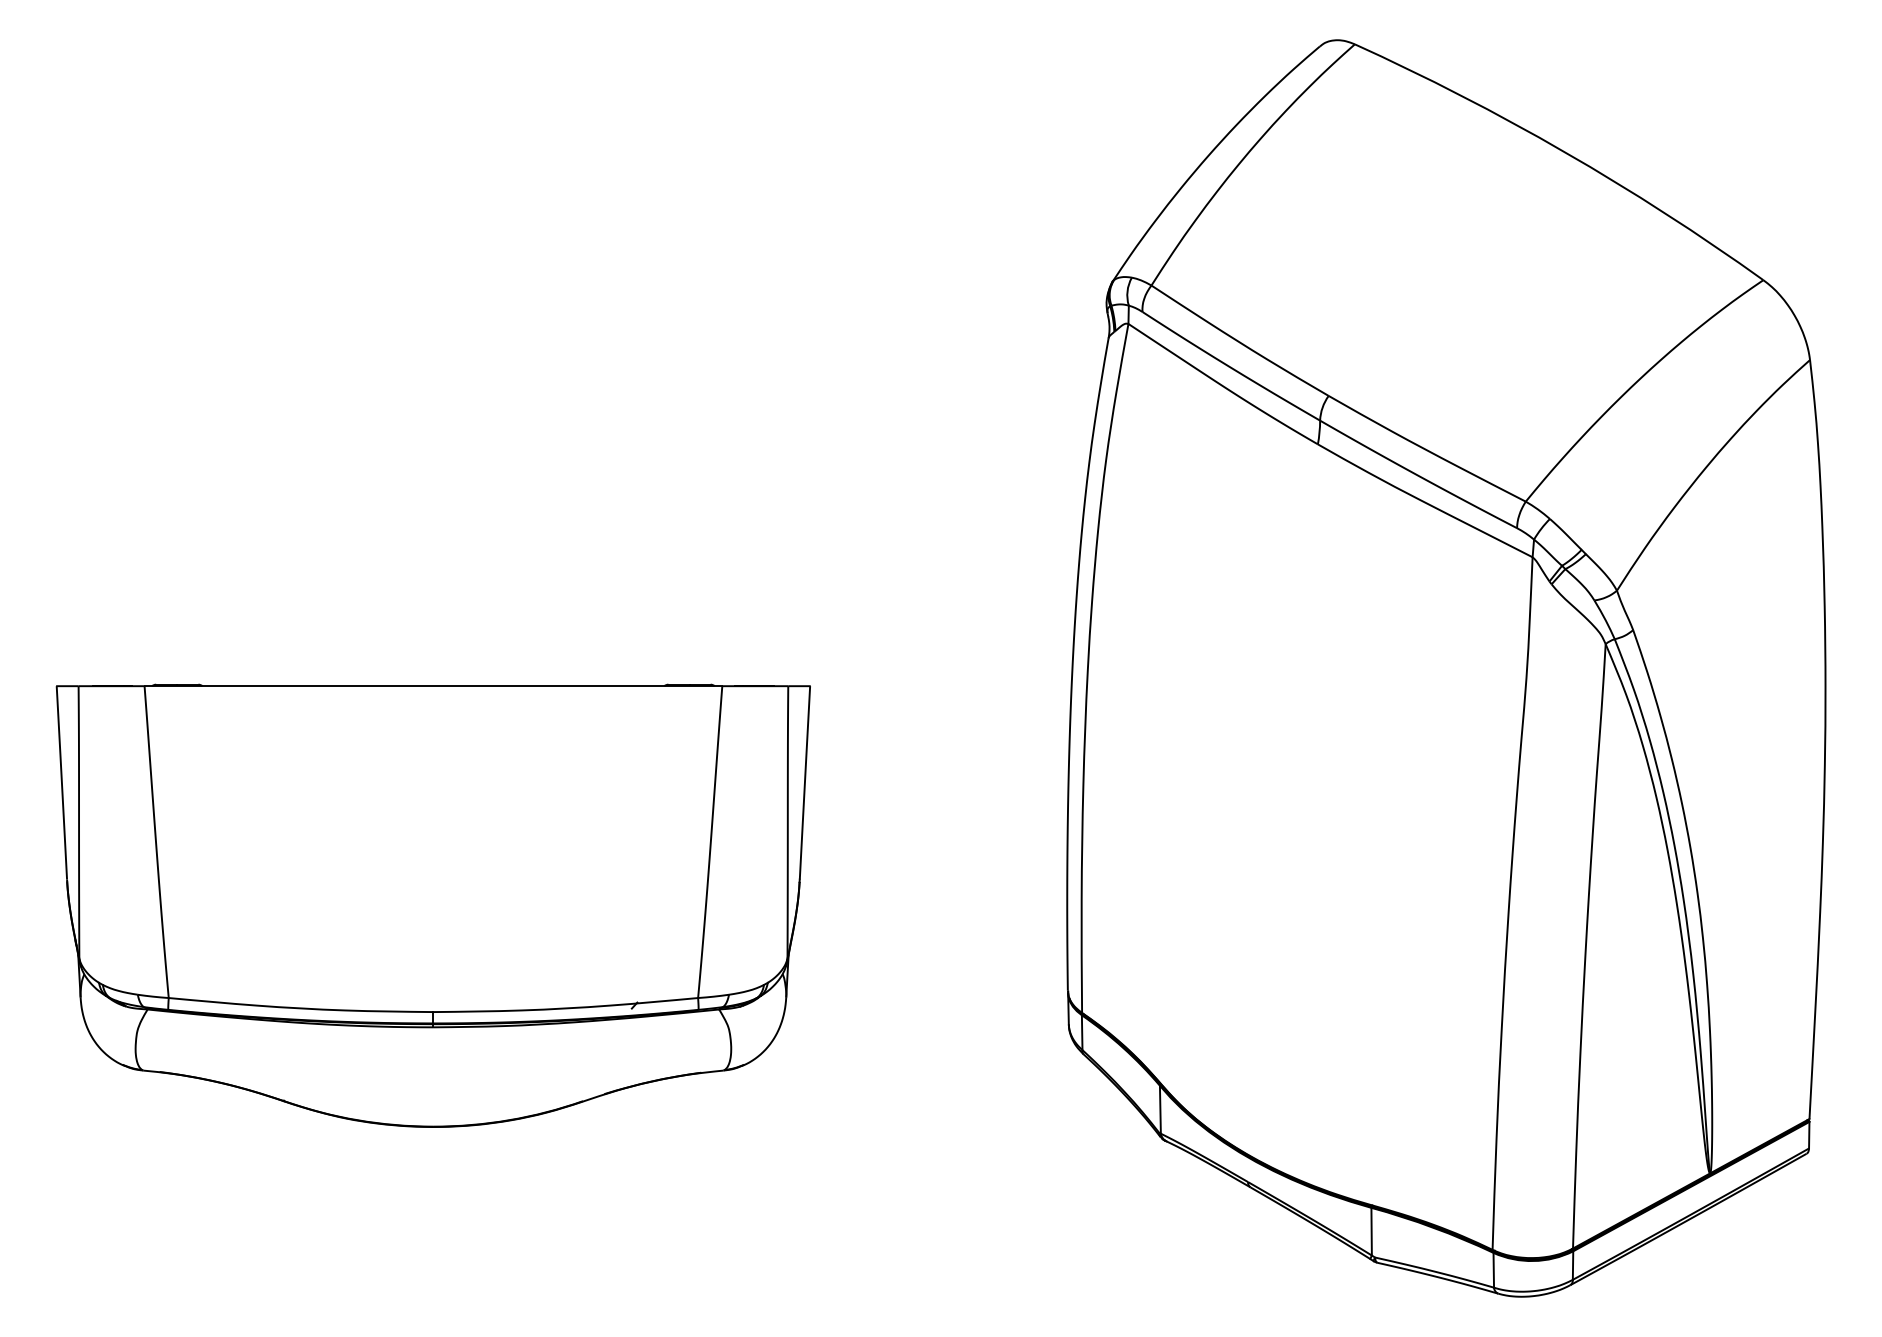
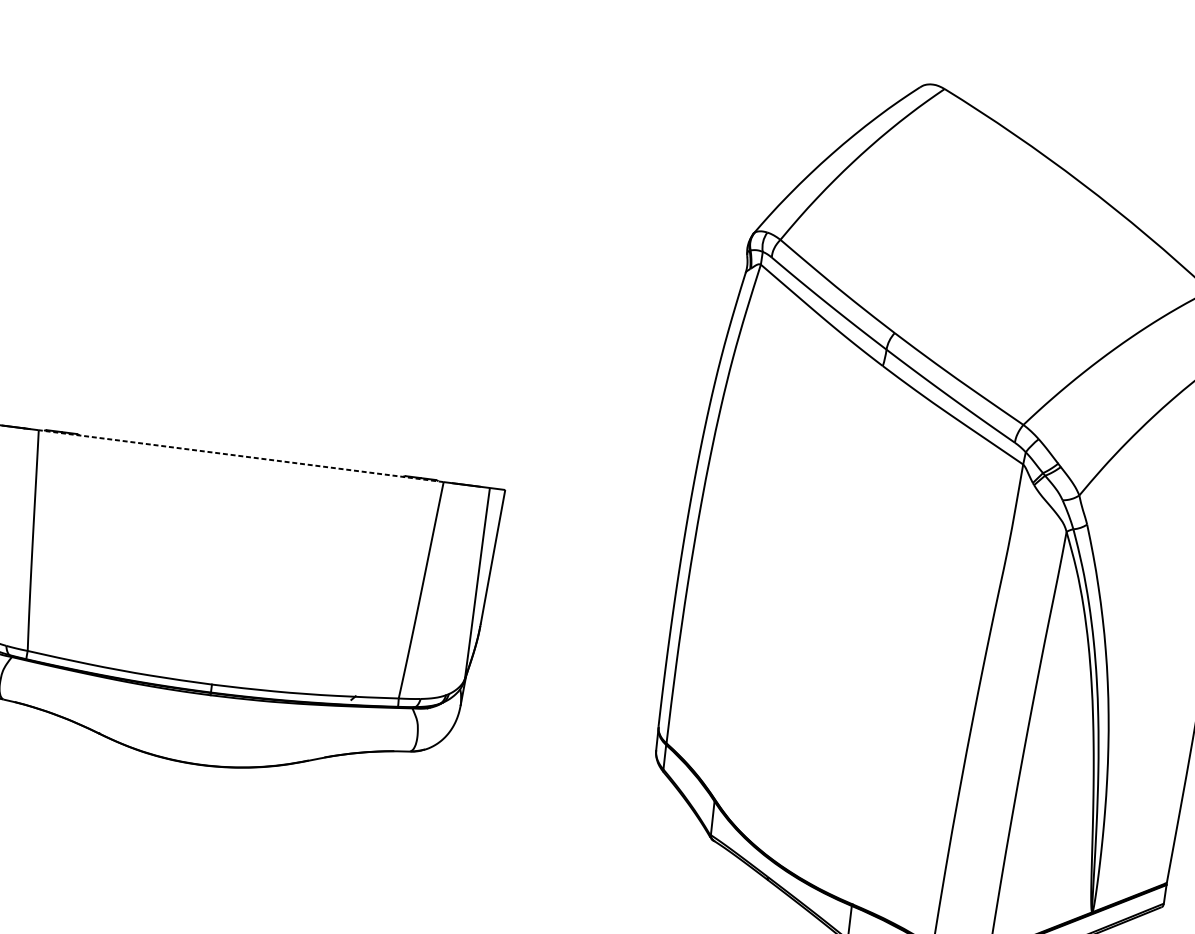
line: (433, 686) -> (241, 456), solid -> dashed

